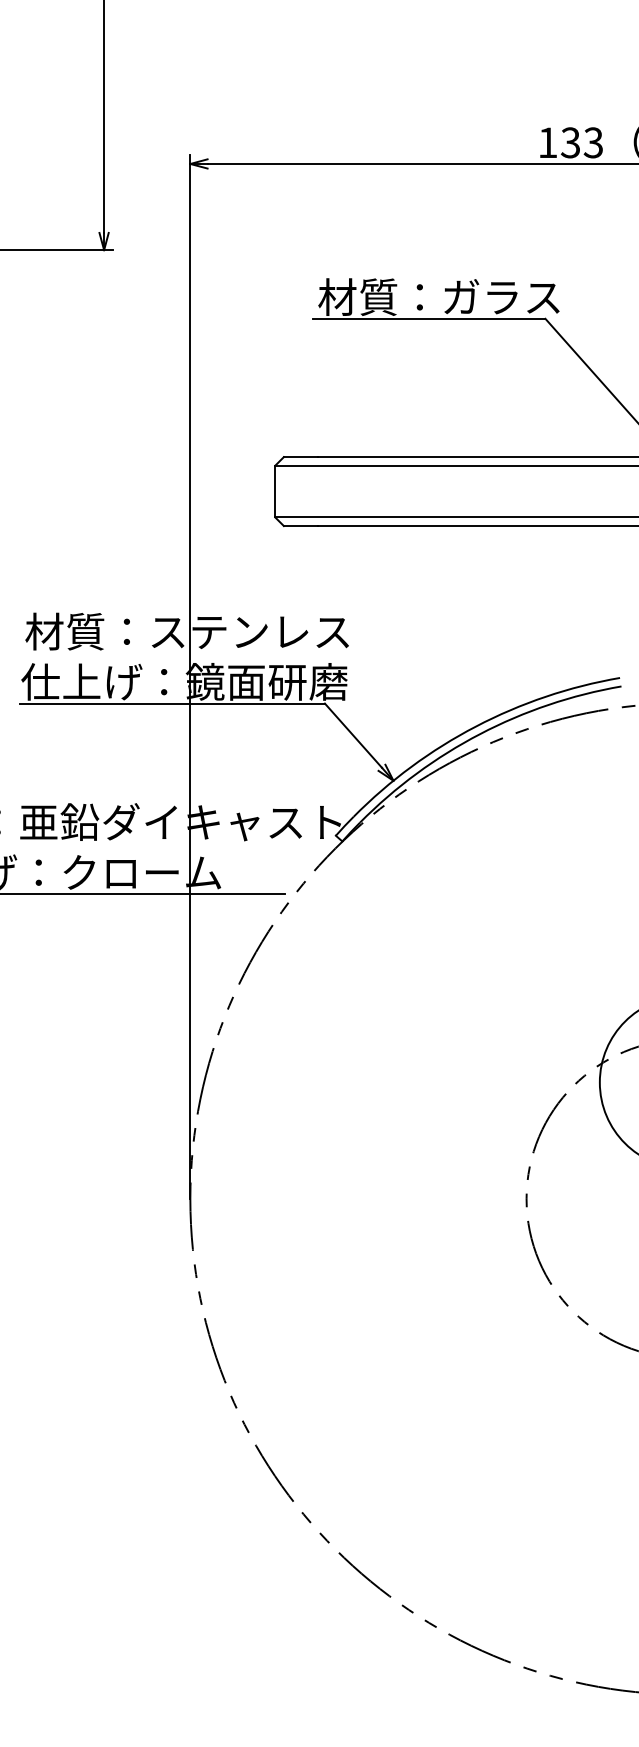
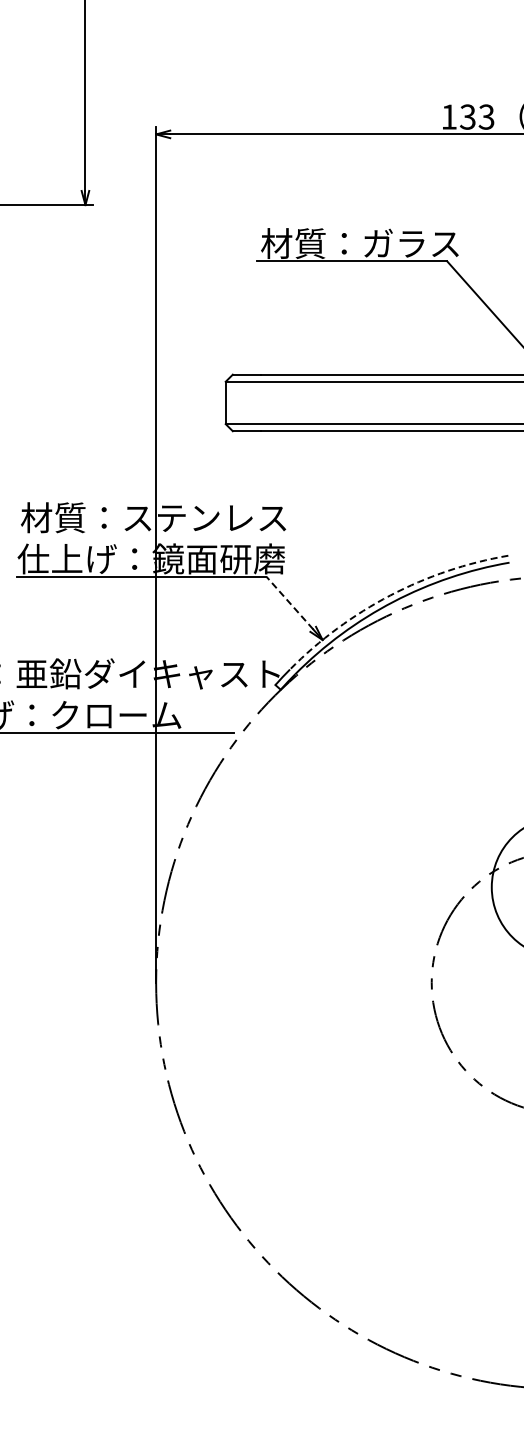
arc: (476, 726) -> (390, 595), solid -> dashed
line: (353, 735) -> (289, 602), solid -> dashed

